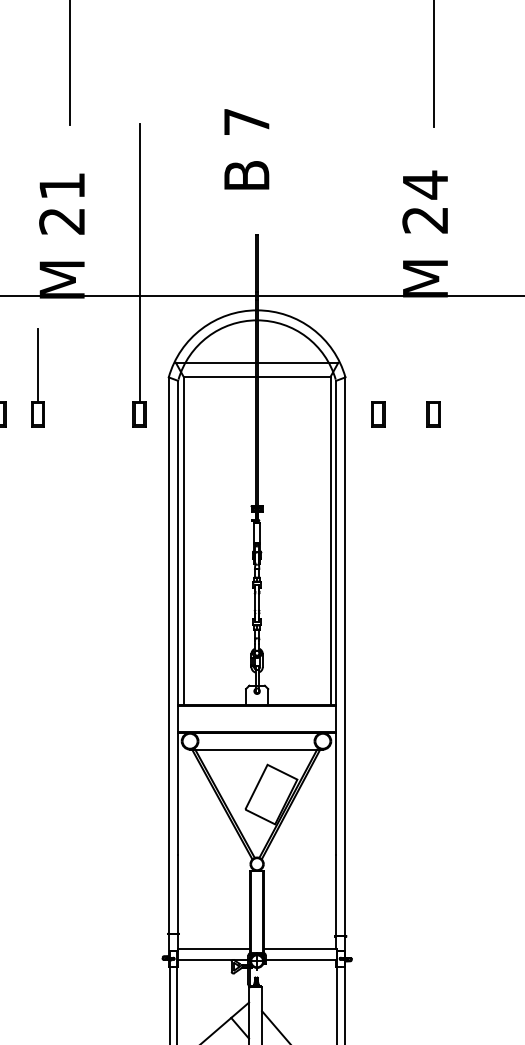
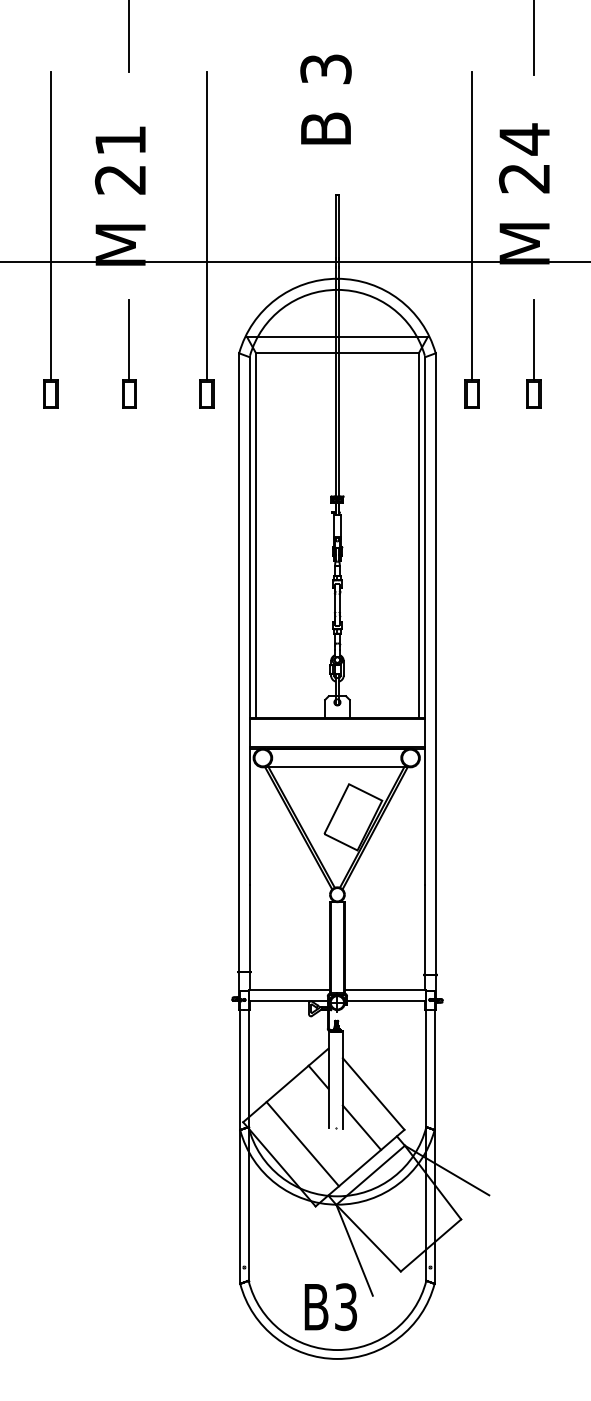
text: (246, 122) -> (325, 69), 7 -> 3
line: (378, 262) -> (472, 225), added
line: (433, 364) -> (533, 339), added
part: (37, 377) -> (129, 353), moved

